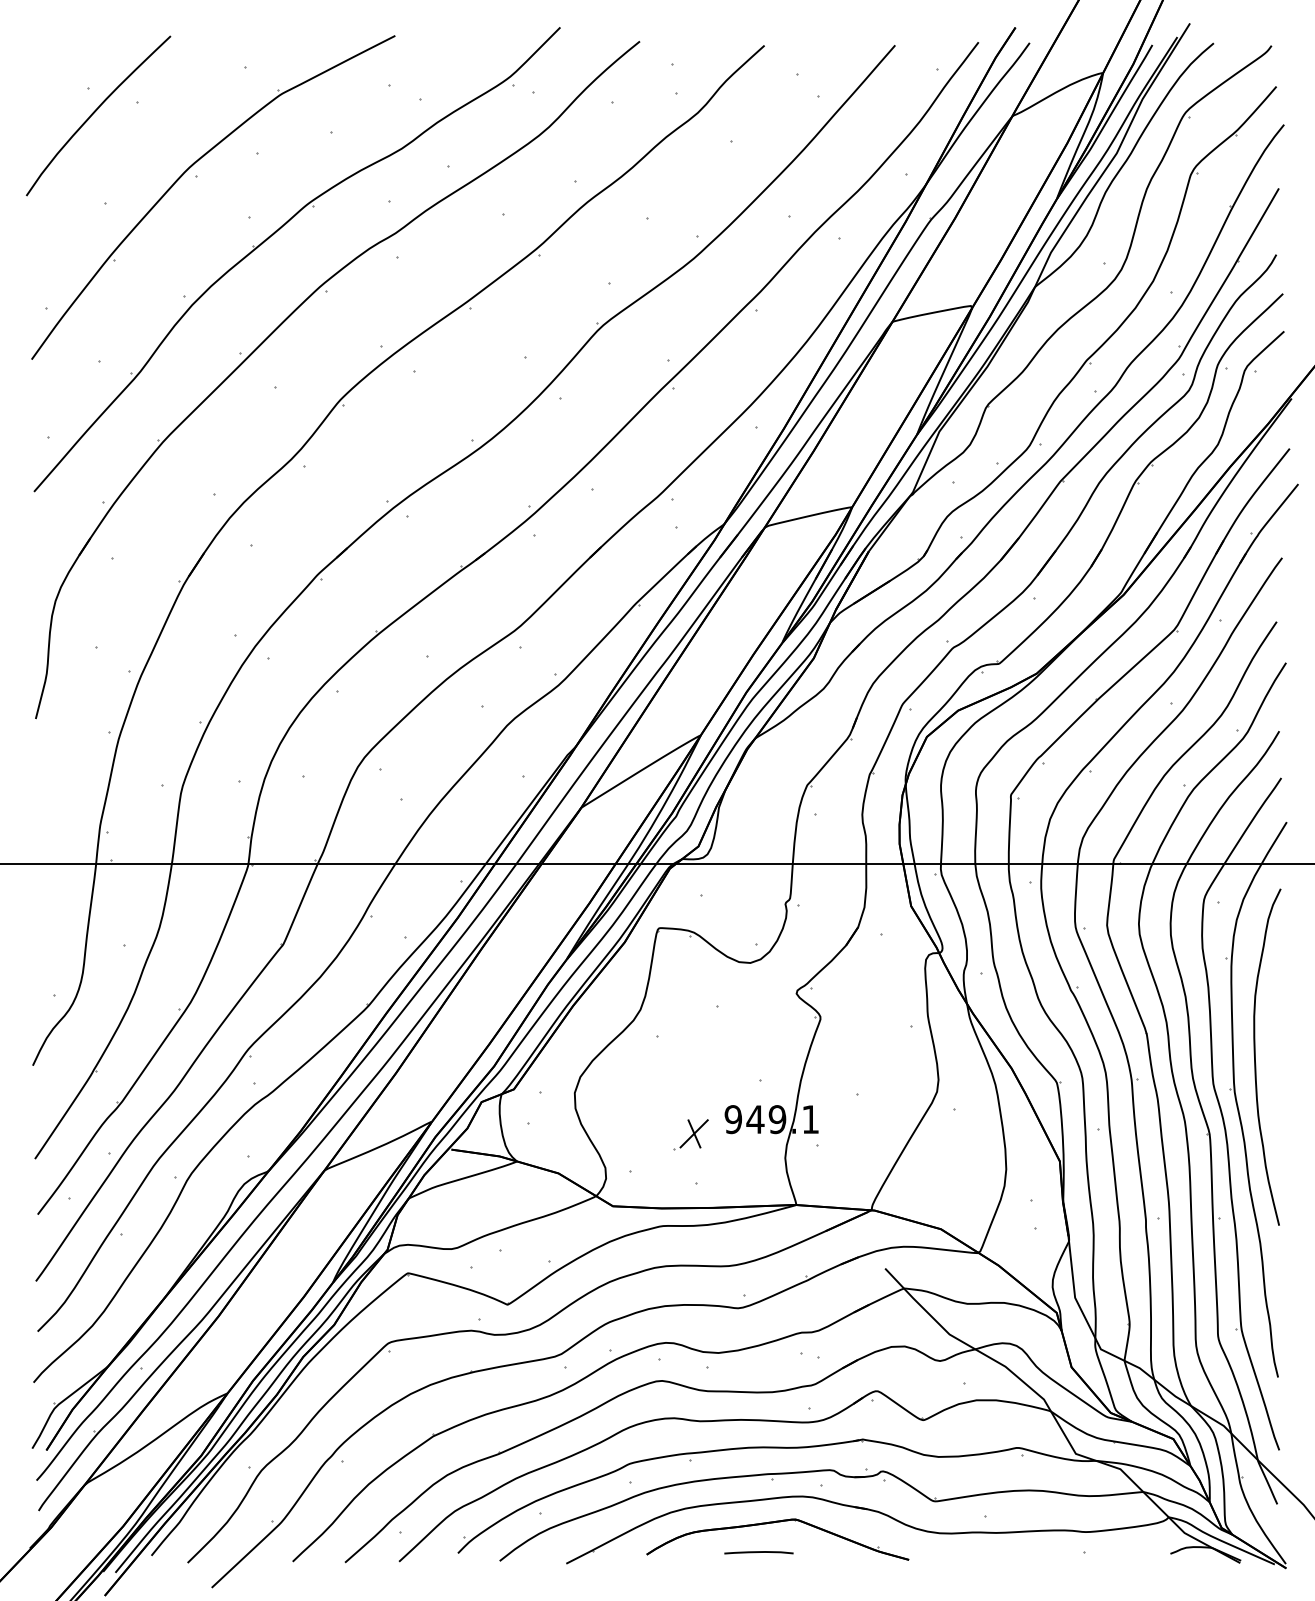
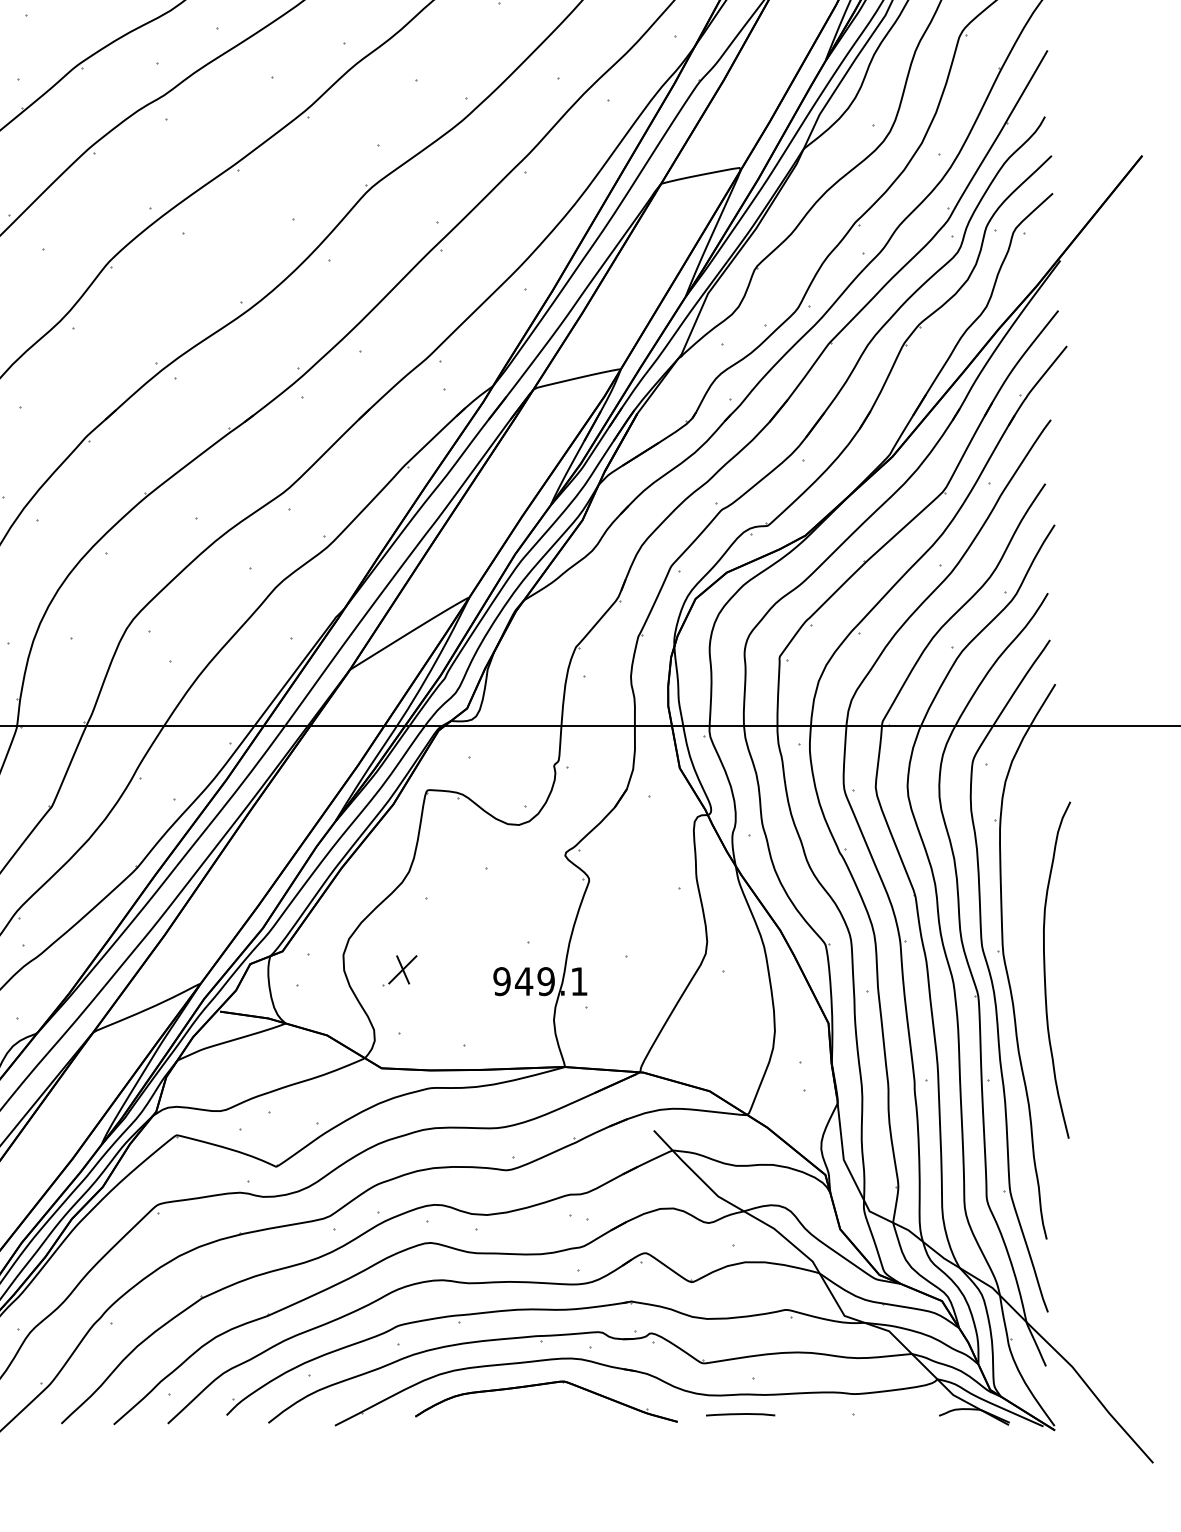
curve: (1255, 1056) -> (1045, 969), moved
part: (690, 1134) -> (399, 970), moved
line: (758, 1552) -> (740, 1414), moved

